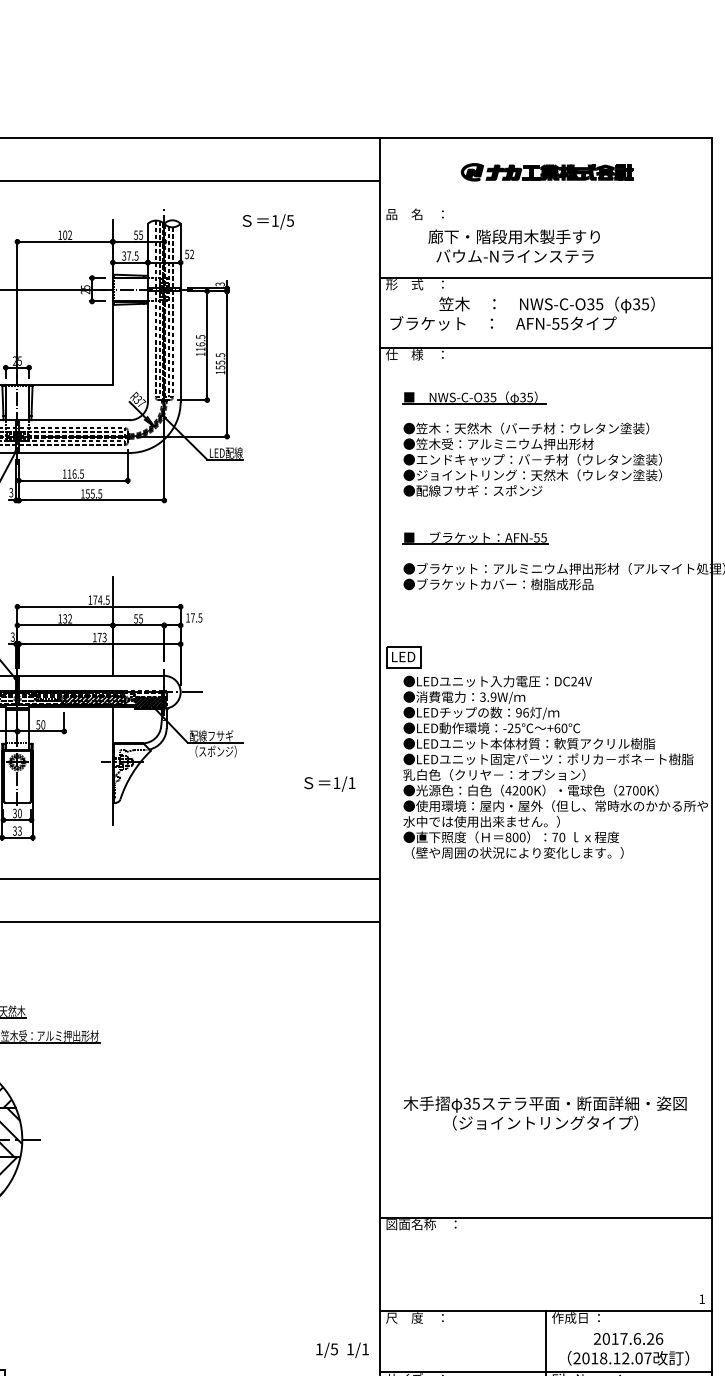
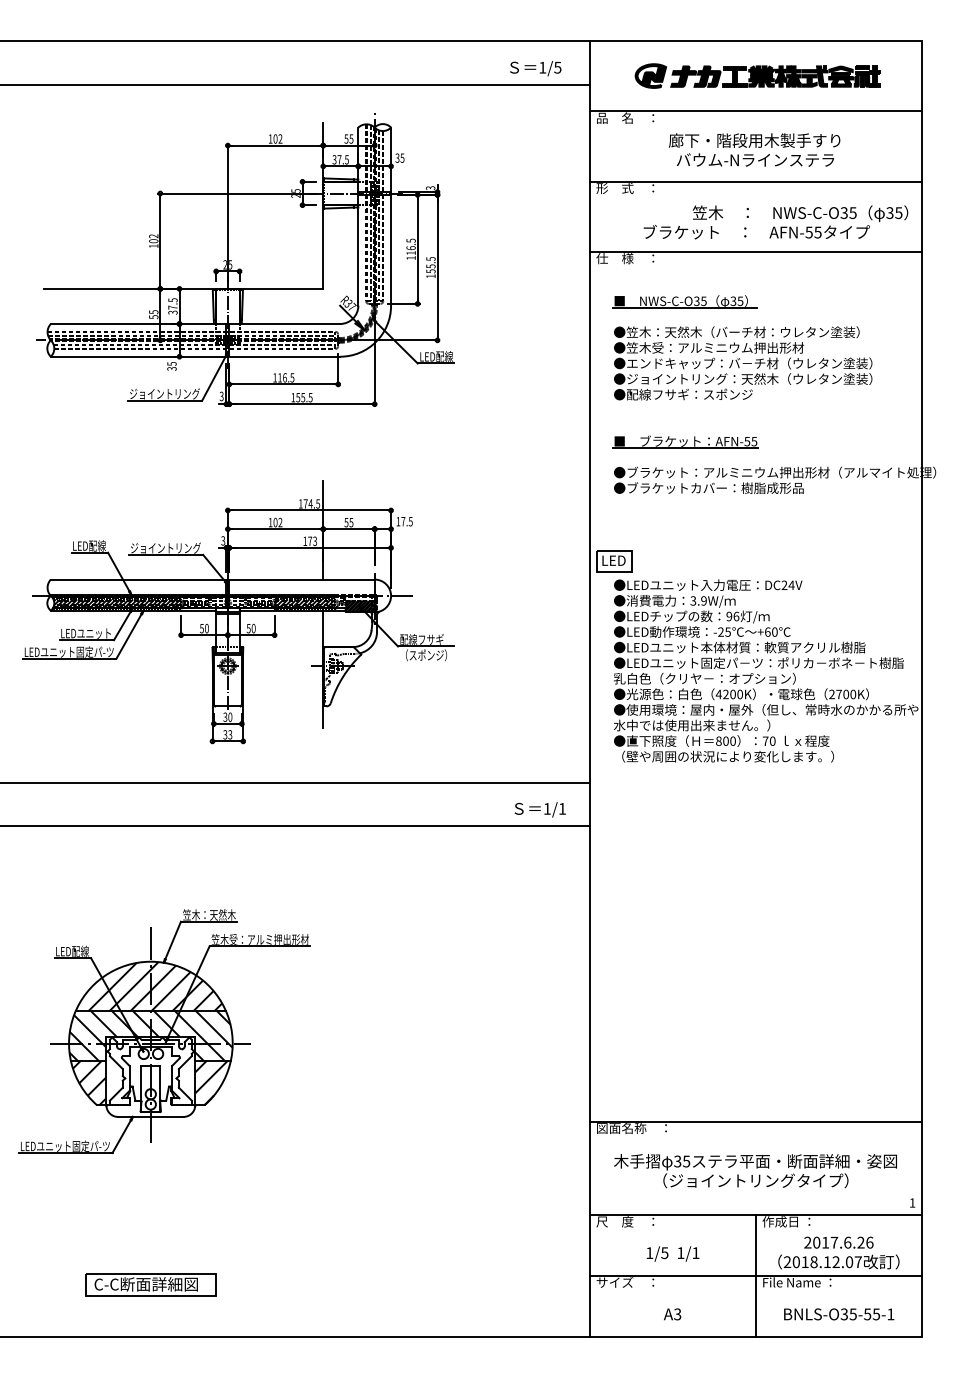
part: (547, 171) -> (757, 75), size x1.43
line: (545, 207) -> (755, 111), added
text: (268, 221) -> (535, 68), moved
text: (514, 245) -> (754, 149), moved
text: (189, 253) -> (399, 157), 52 -> 35
text: (522, 313) -> (775, 222), moved
text: (65, 618) -> (275, 522), 132 -> 102
text: (329, 783) -> (539, 809), moved
text: (545, 1113) -> (755, 1171), moved
text: (342, 1349) -> (672, 1253), moved

